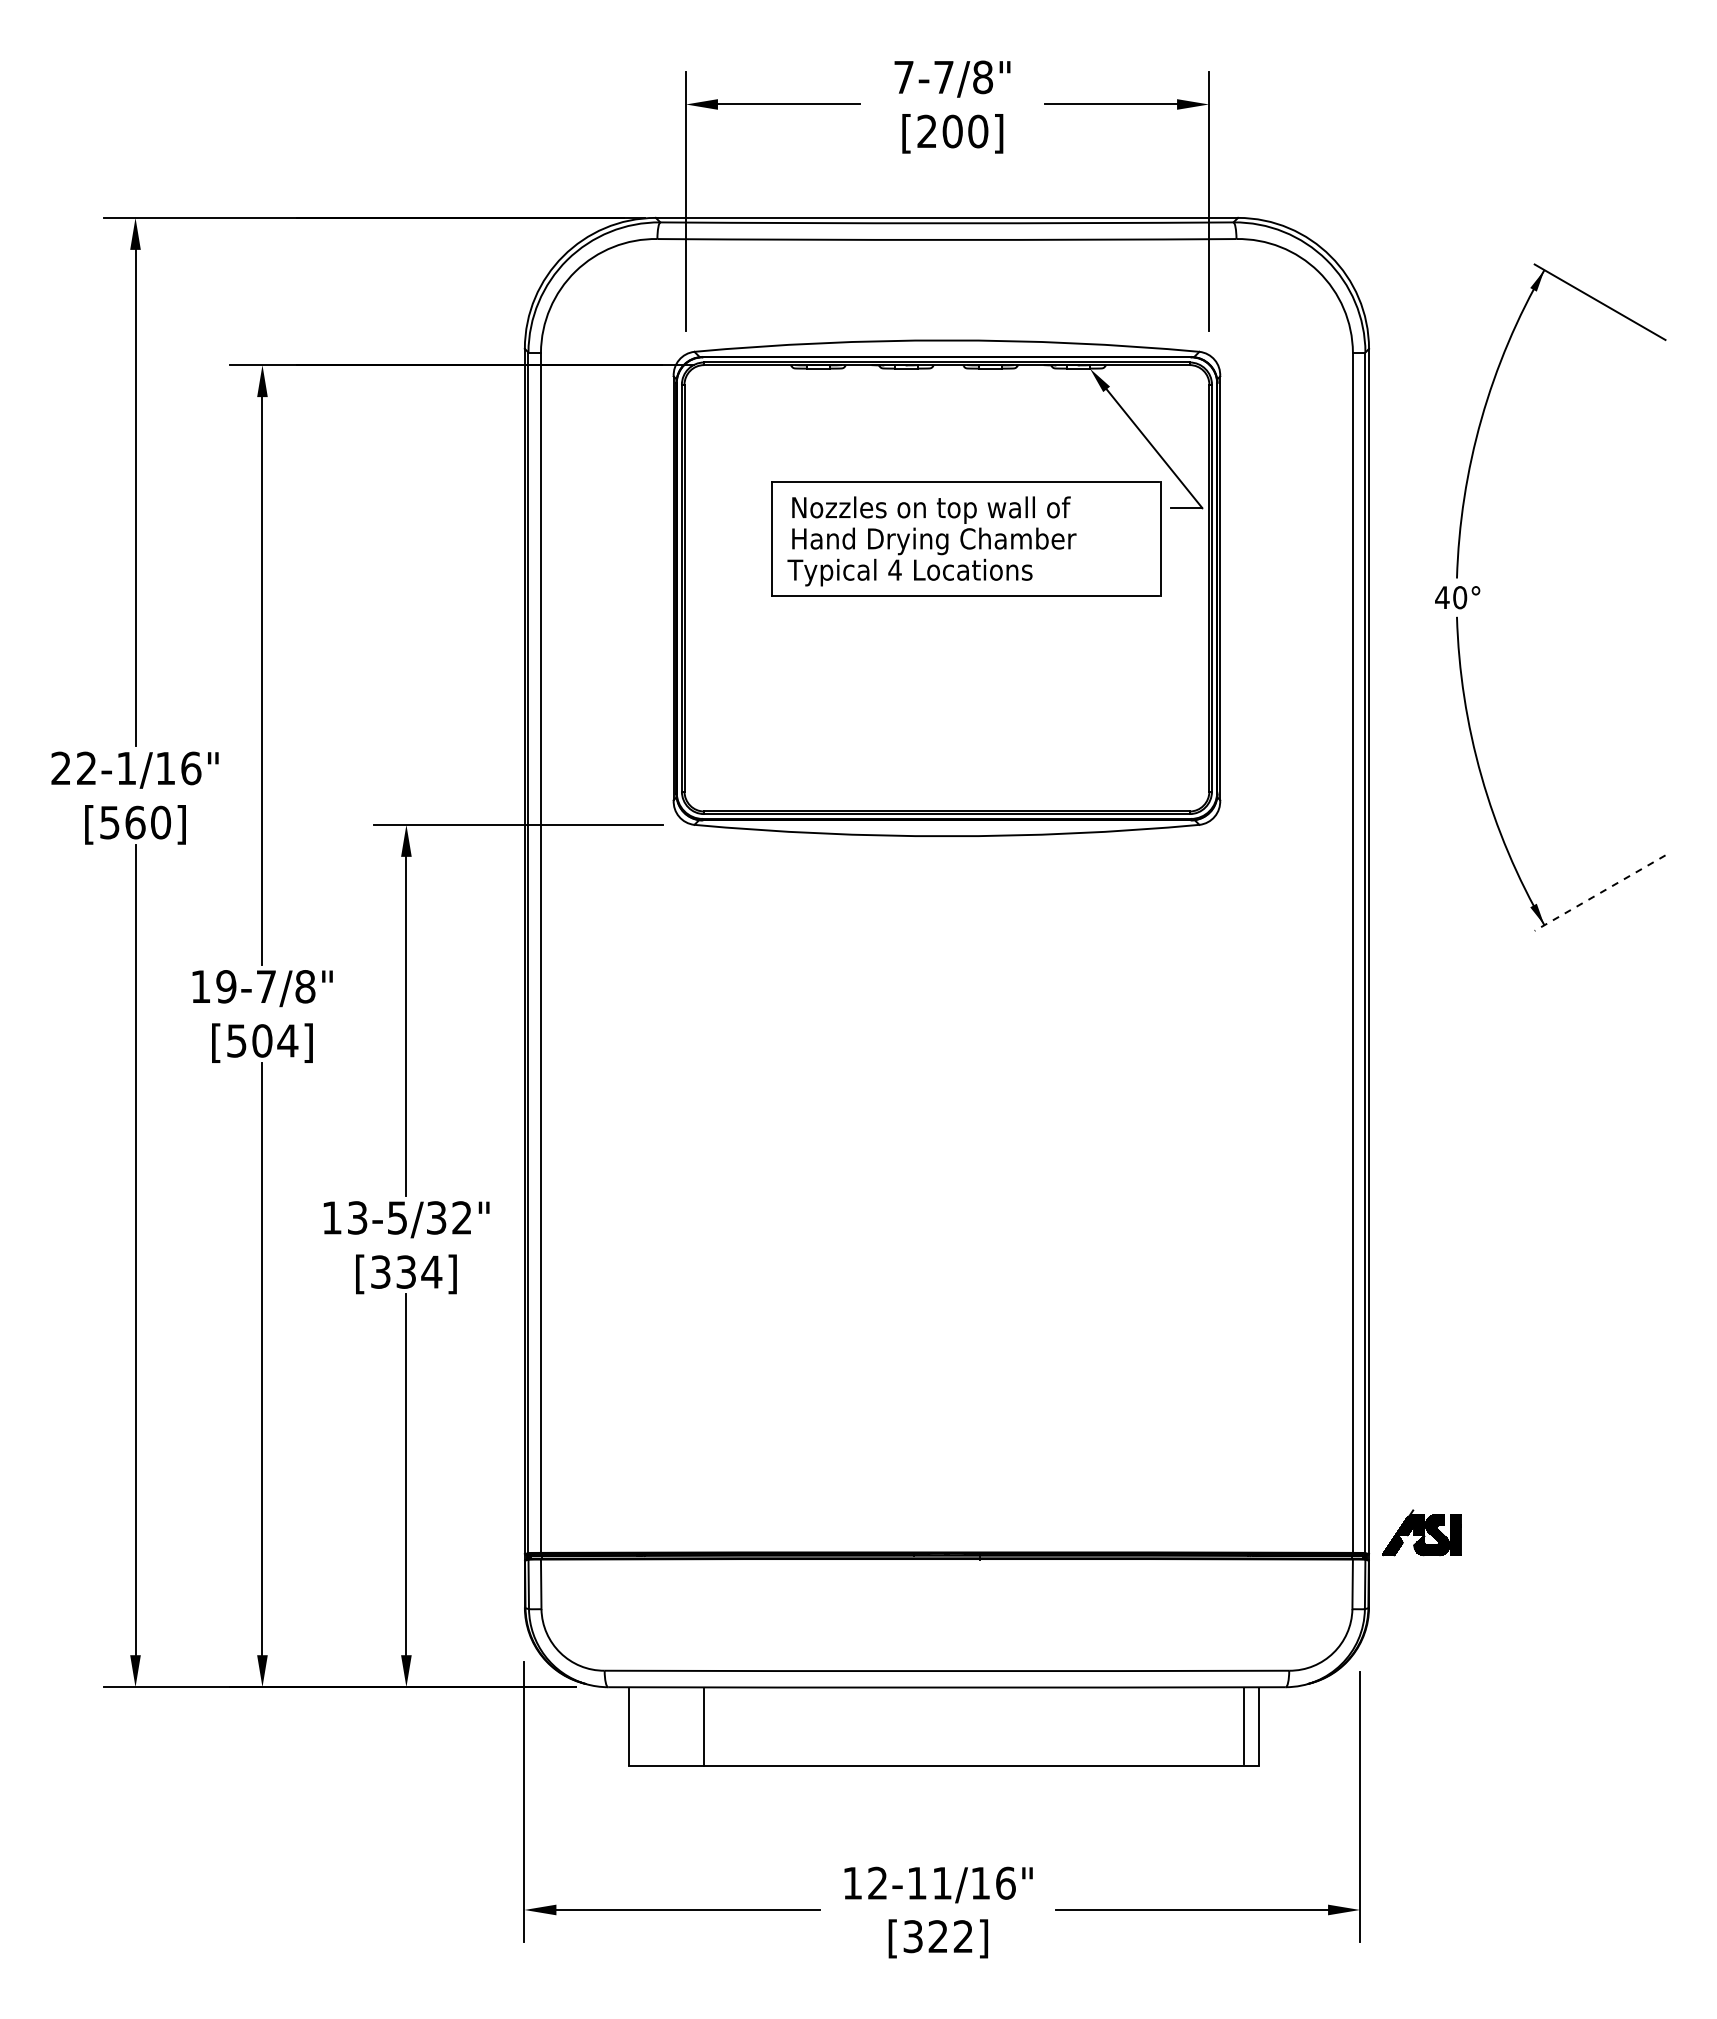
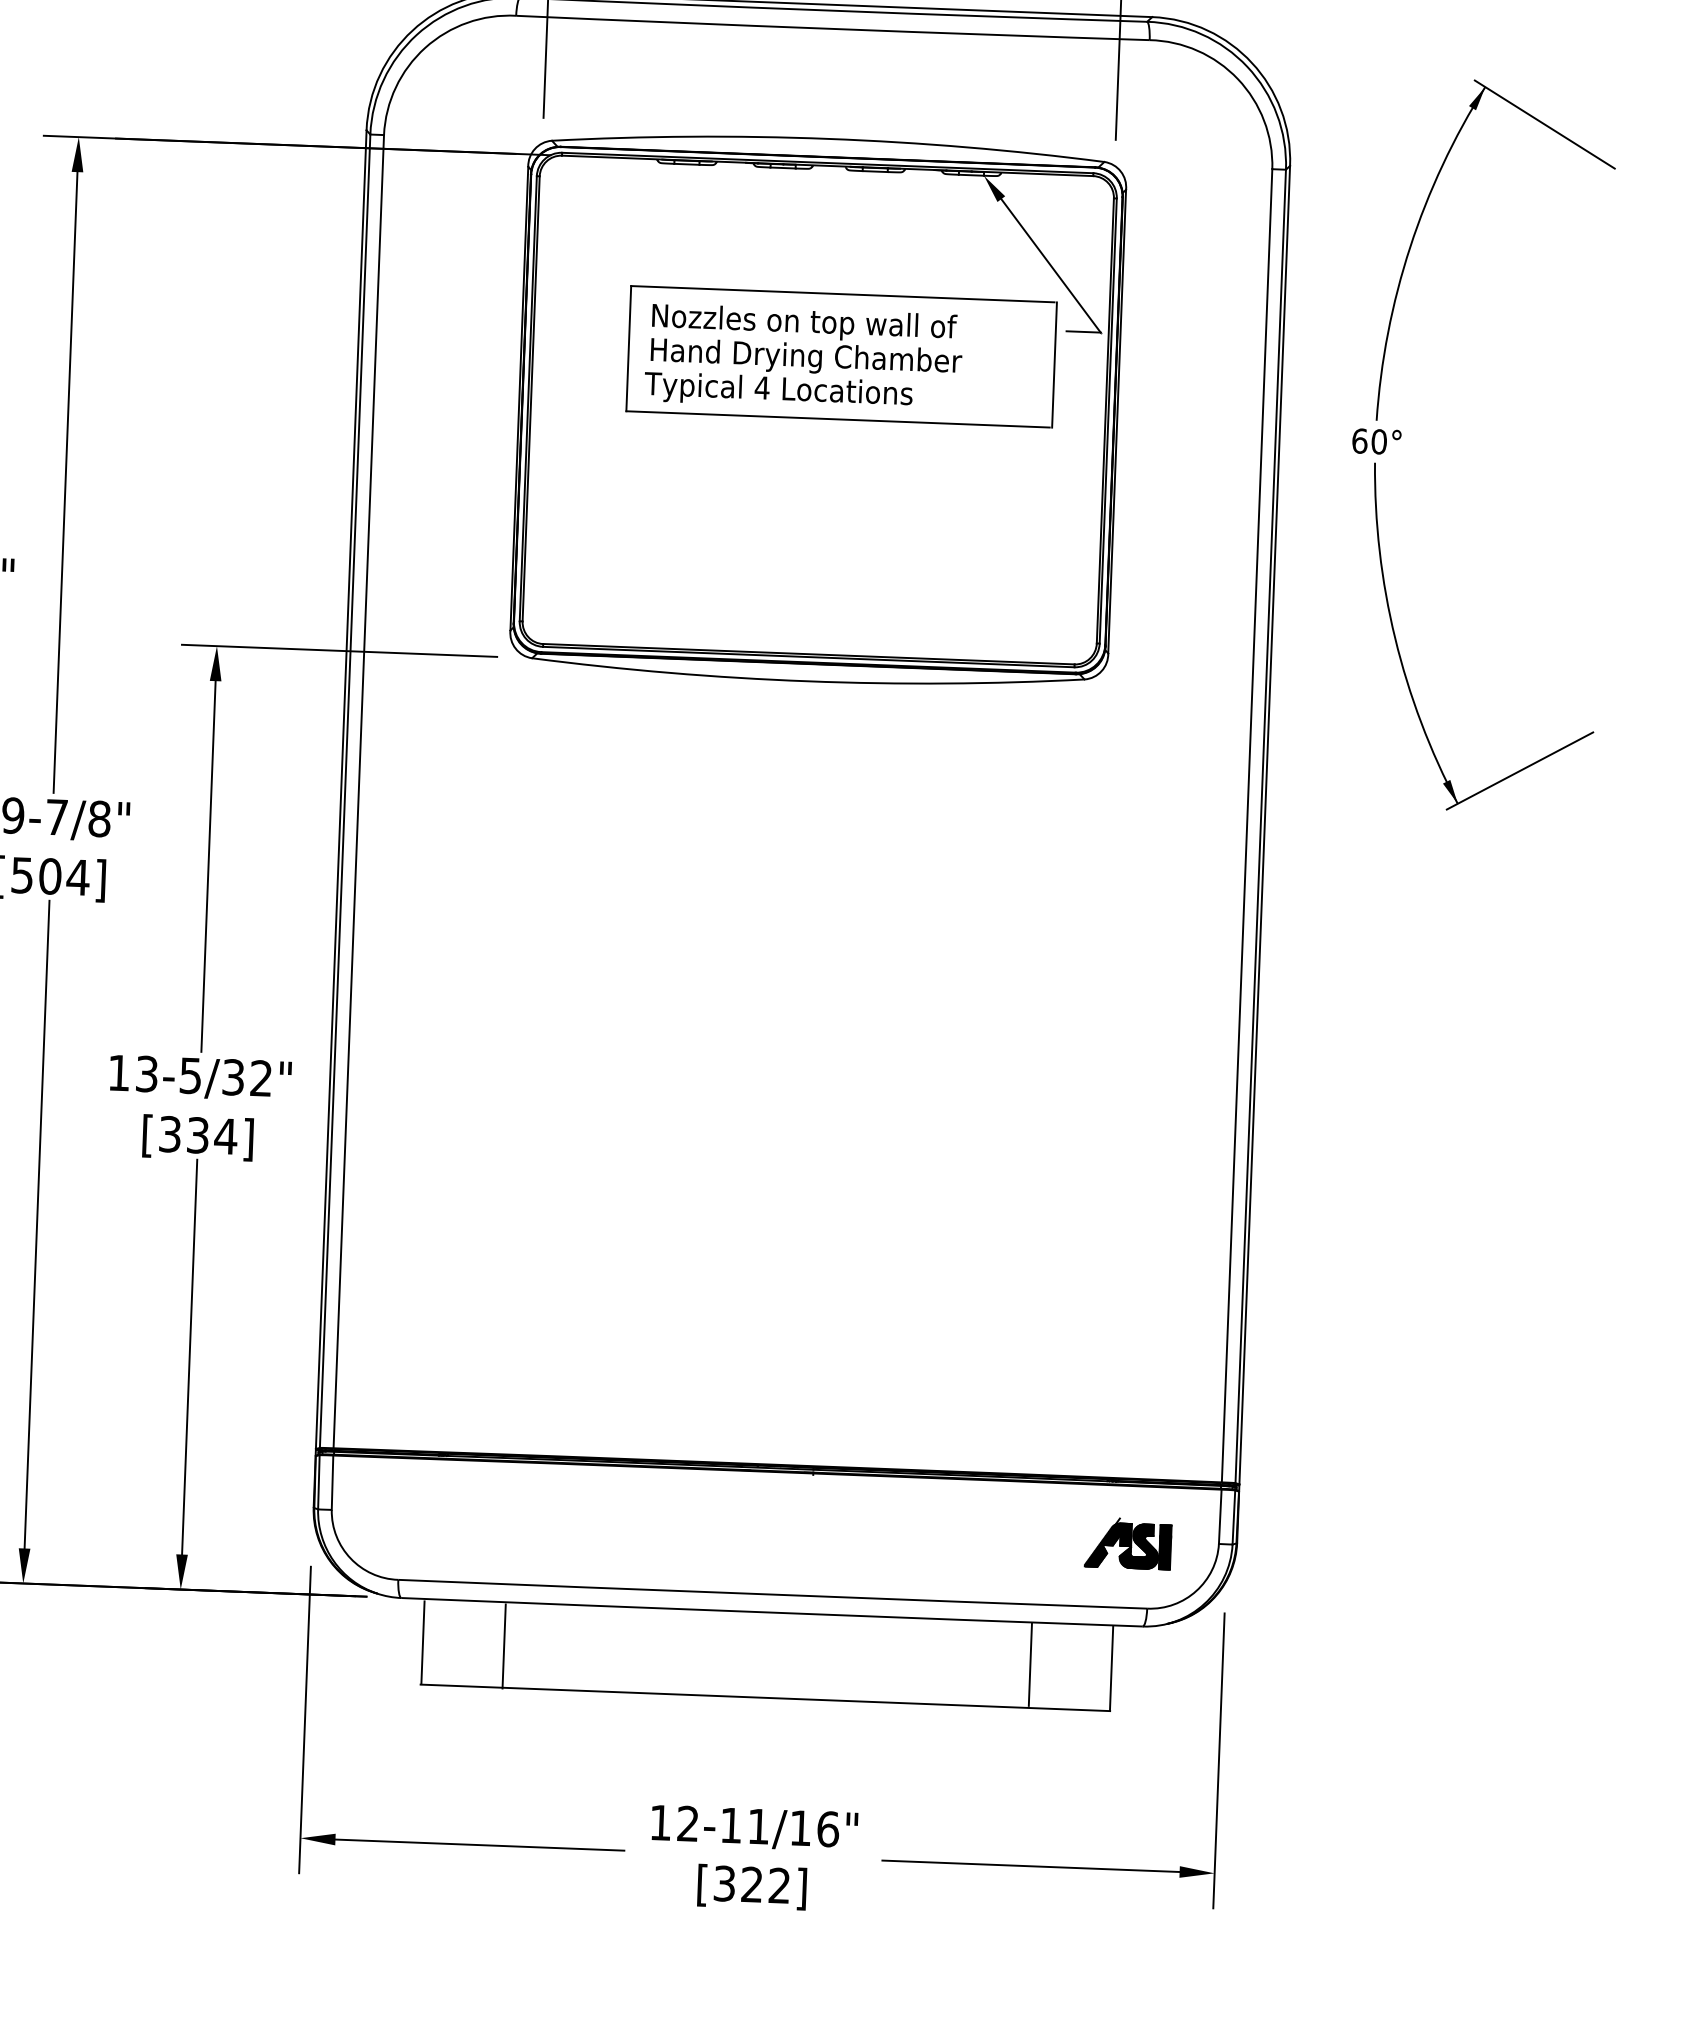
text: (1442, 597) -> (1359, 440), 40° -> 60°
line: (1600, 893) -> (1520, 771), dashed -> solid
part: (1421, 1532) -> (1128, 1542), moved
line: (1243, 1725) -> (1030, 1664), moved

